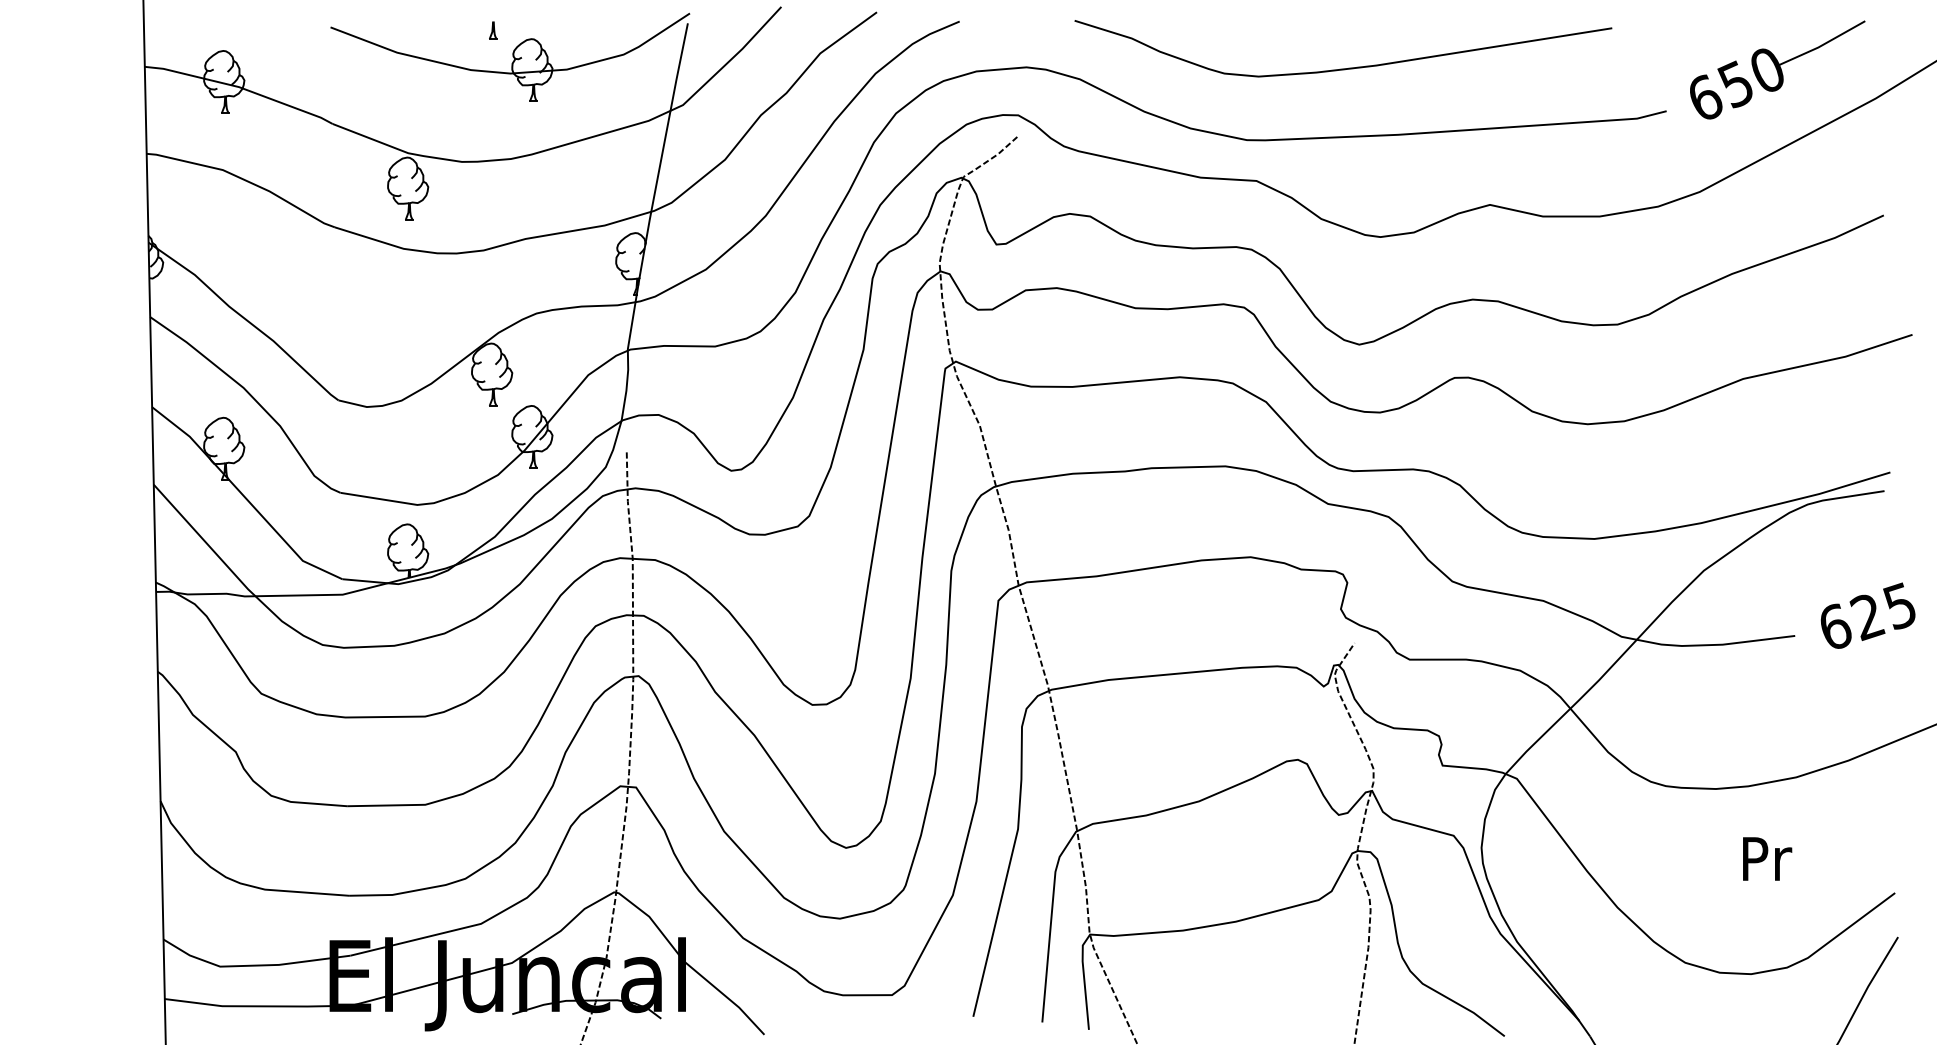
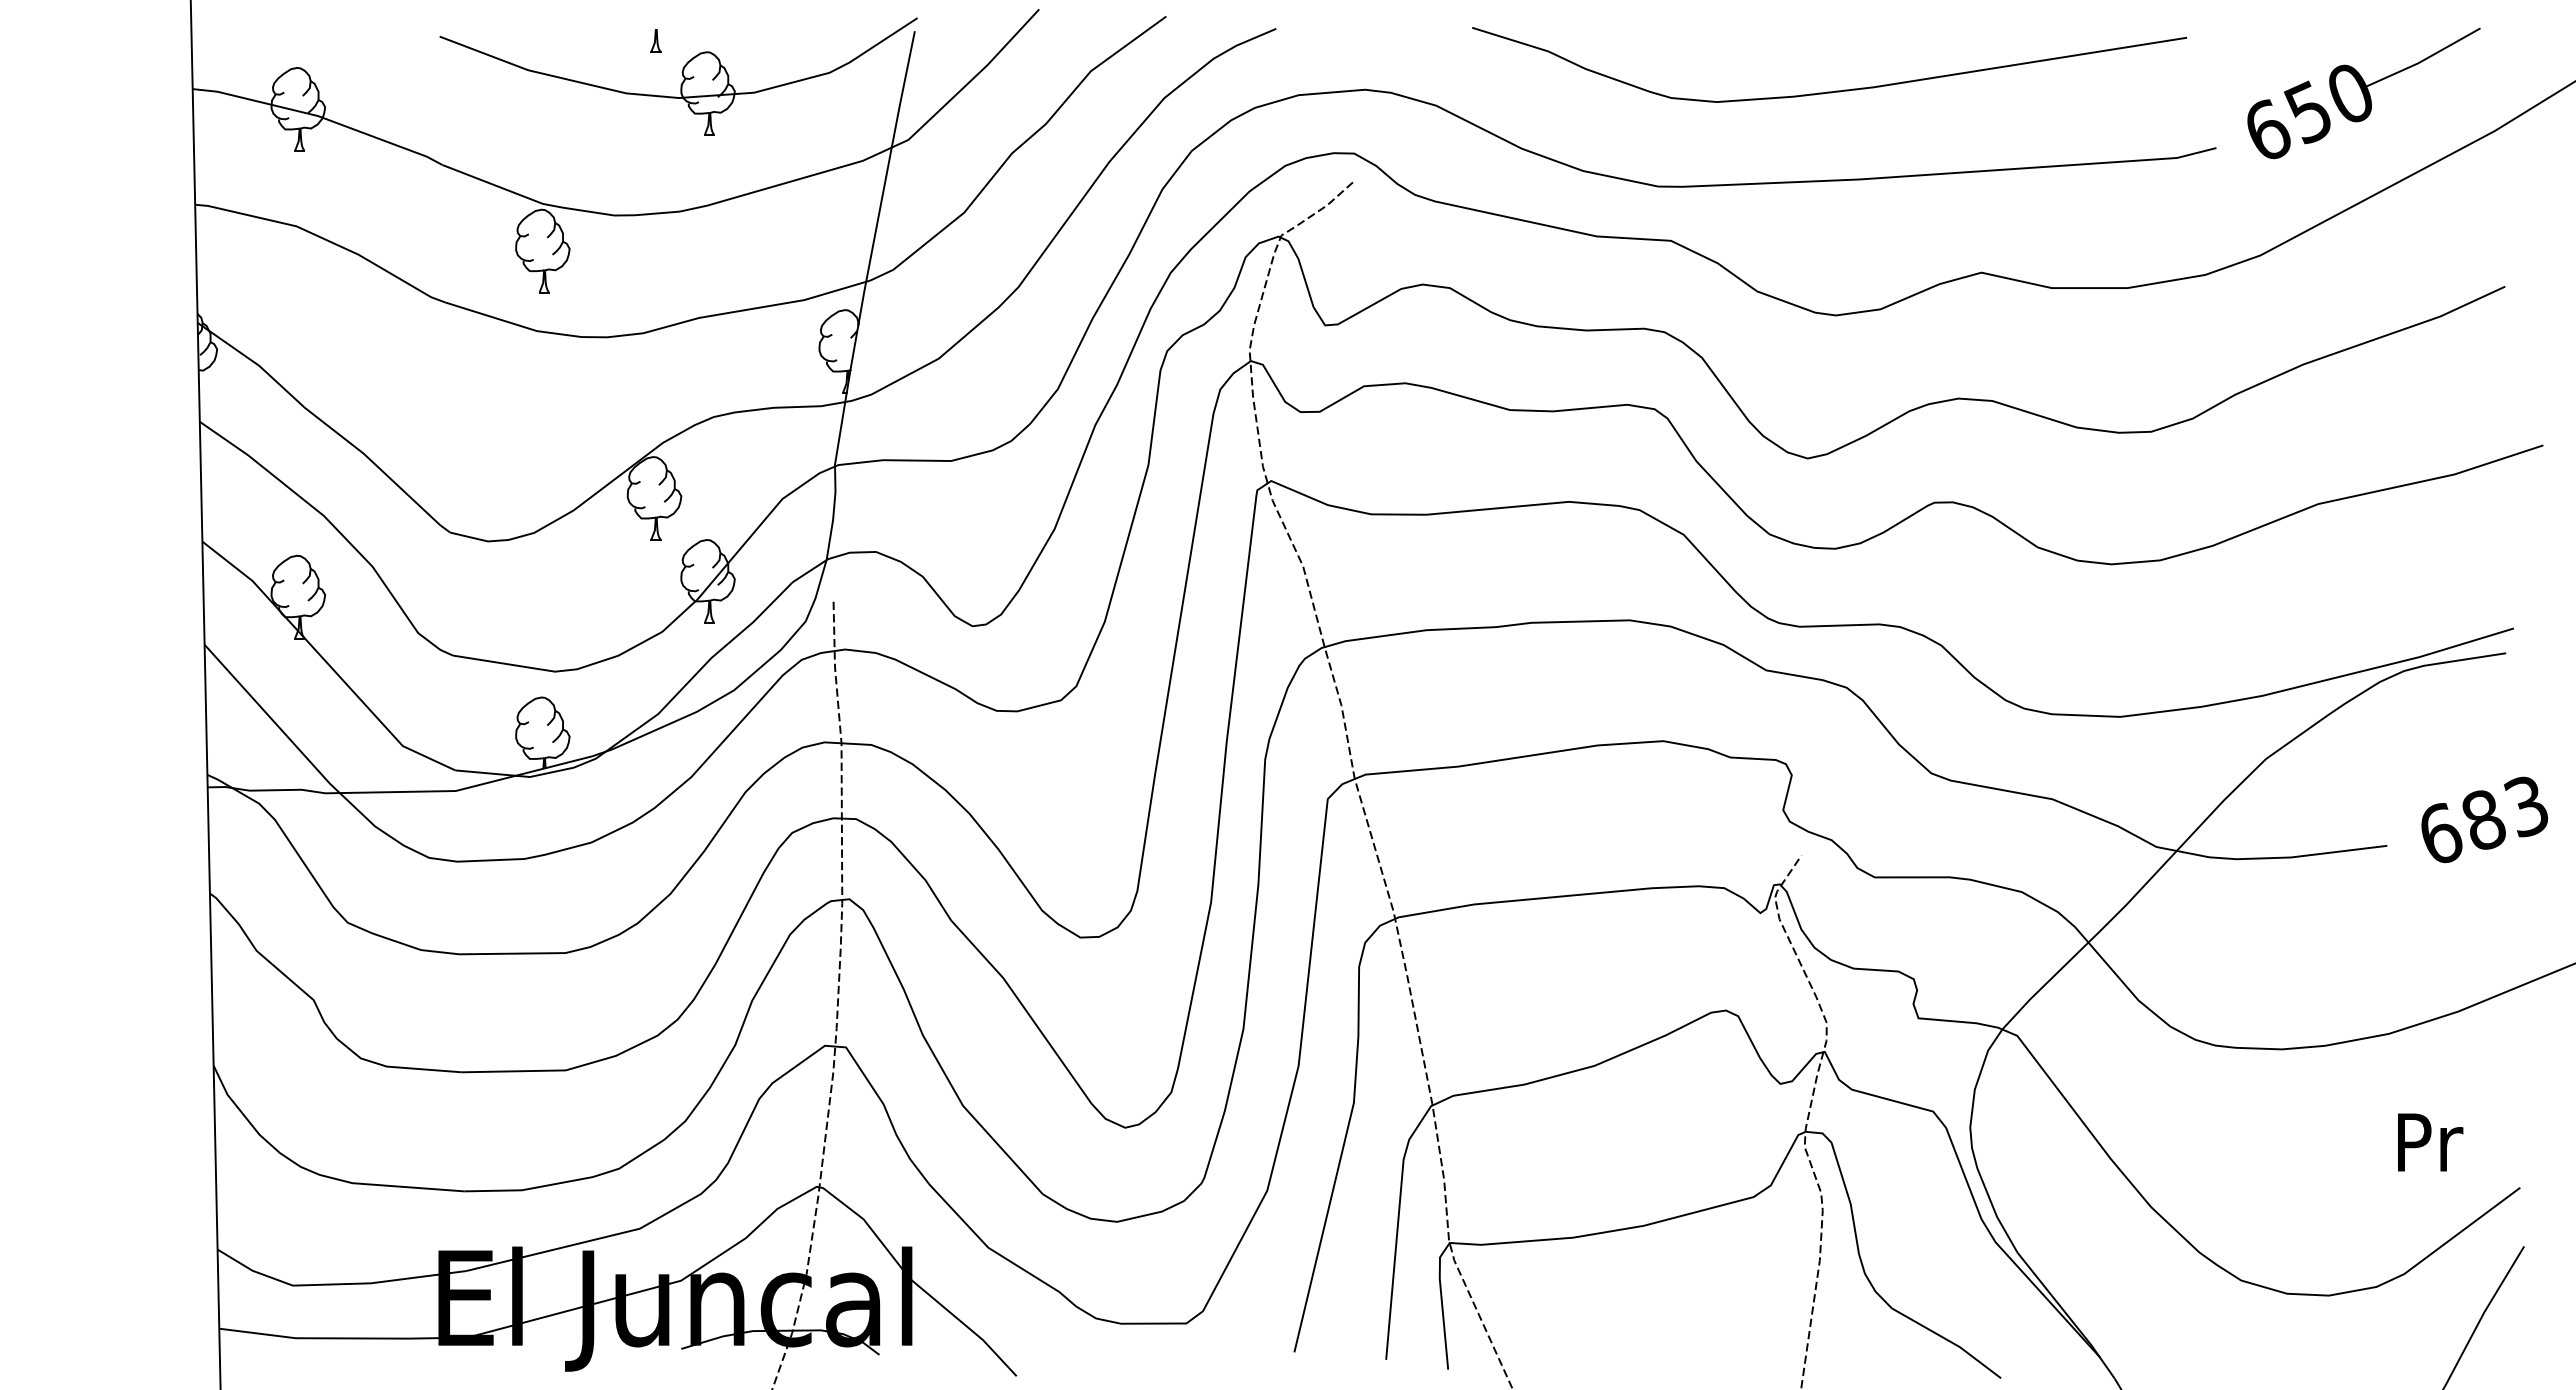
curve: (1347, 67) -> (1835, 90), moved
text: (1882, 611) -> (2503, 813), 625 -> 683
text: (1767, 859) -> (2430, 1142), moved

